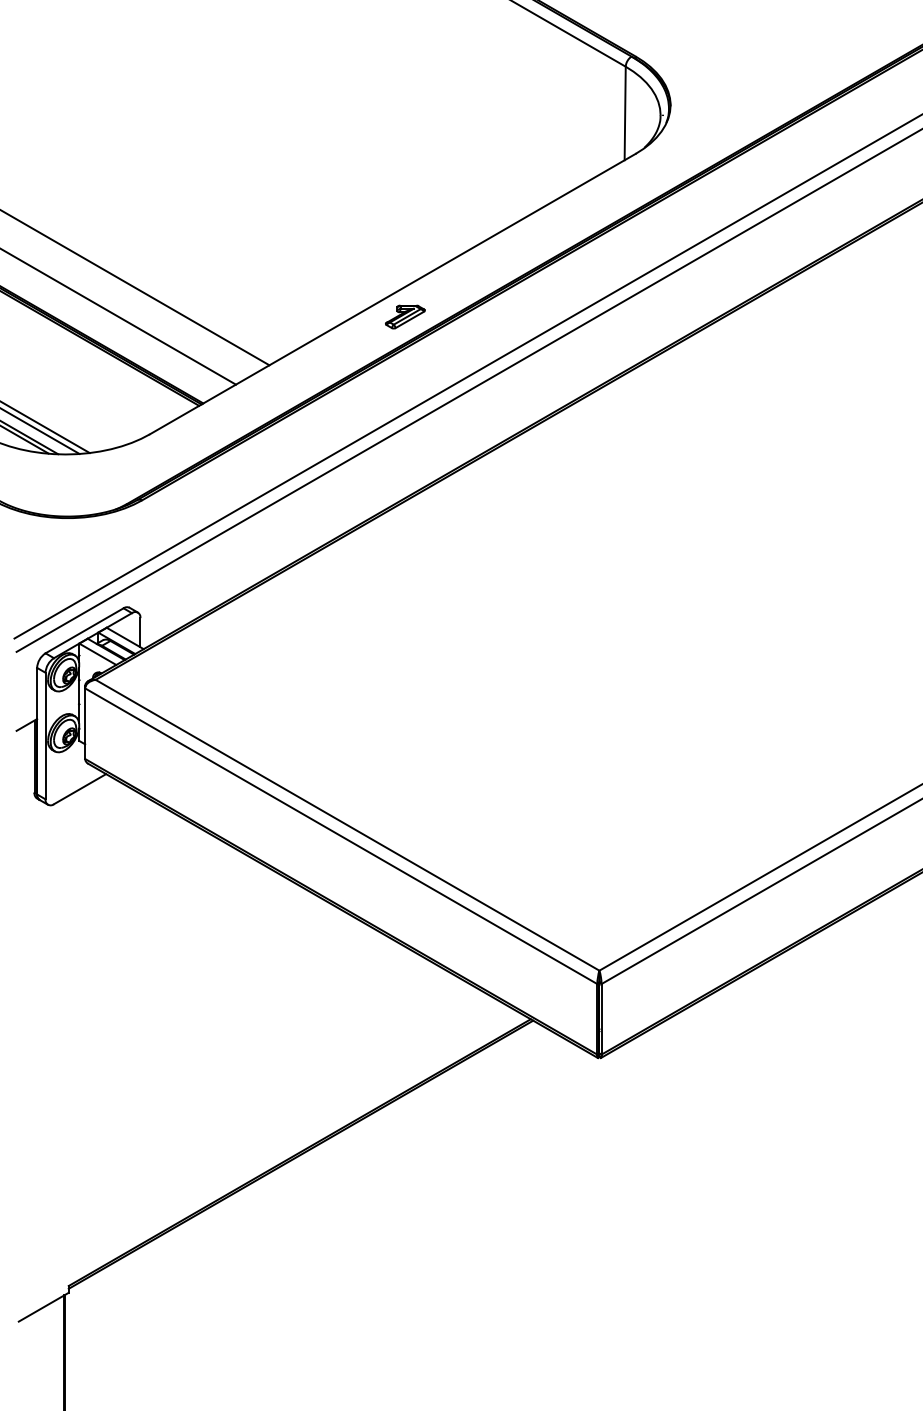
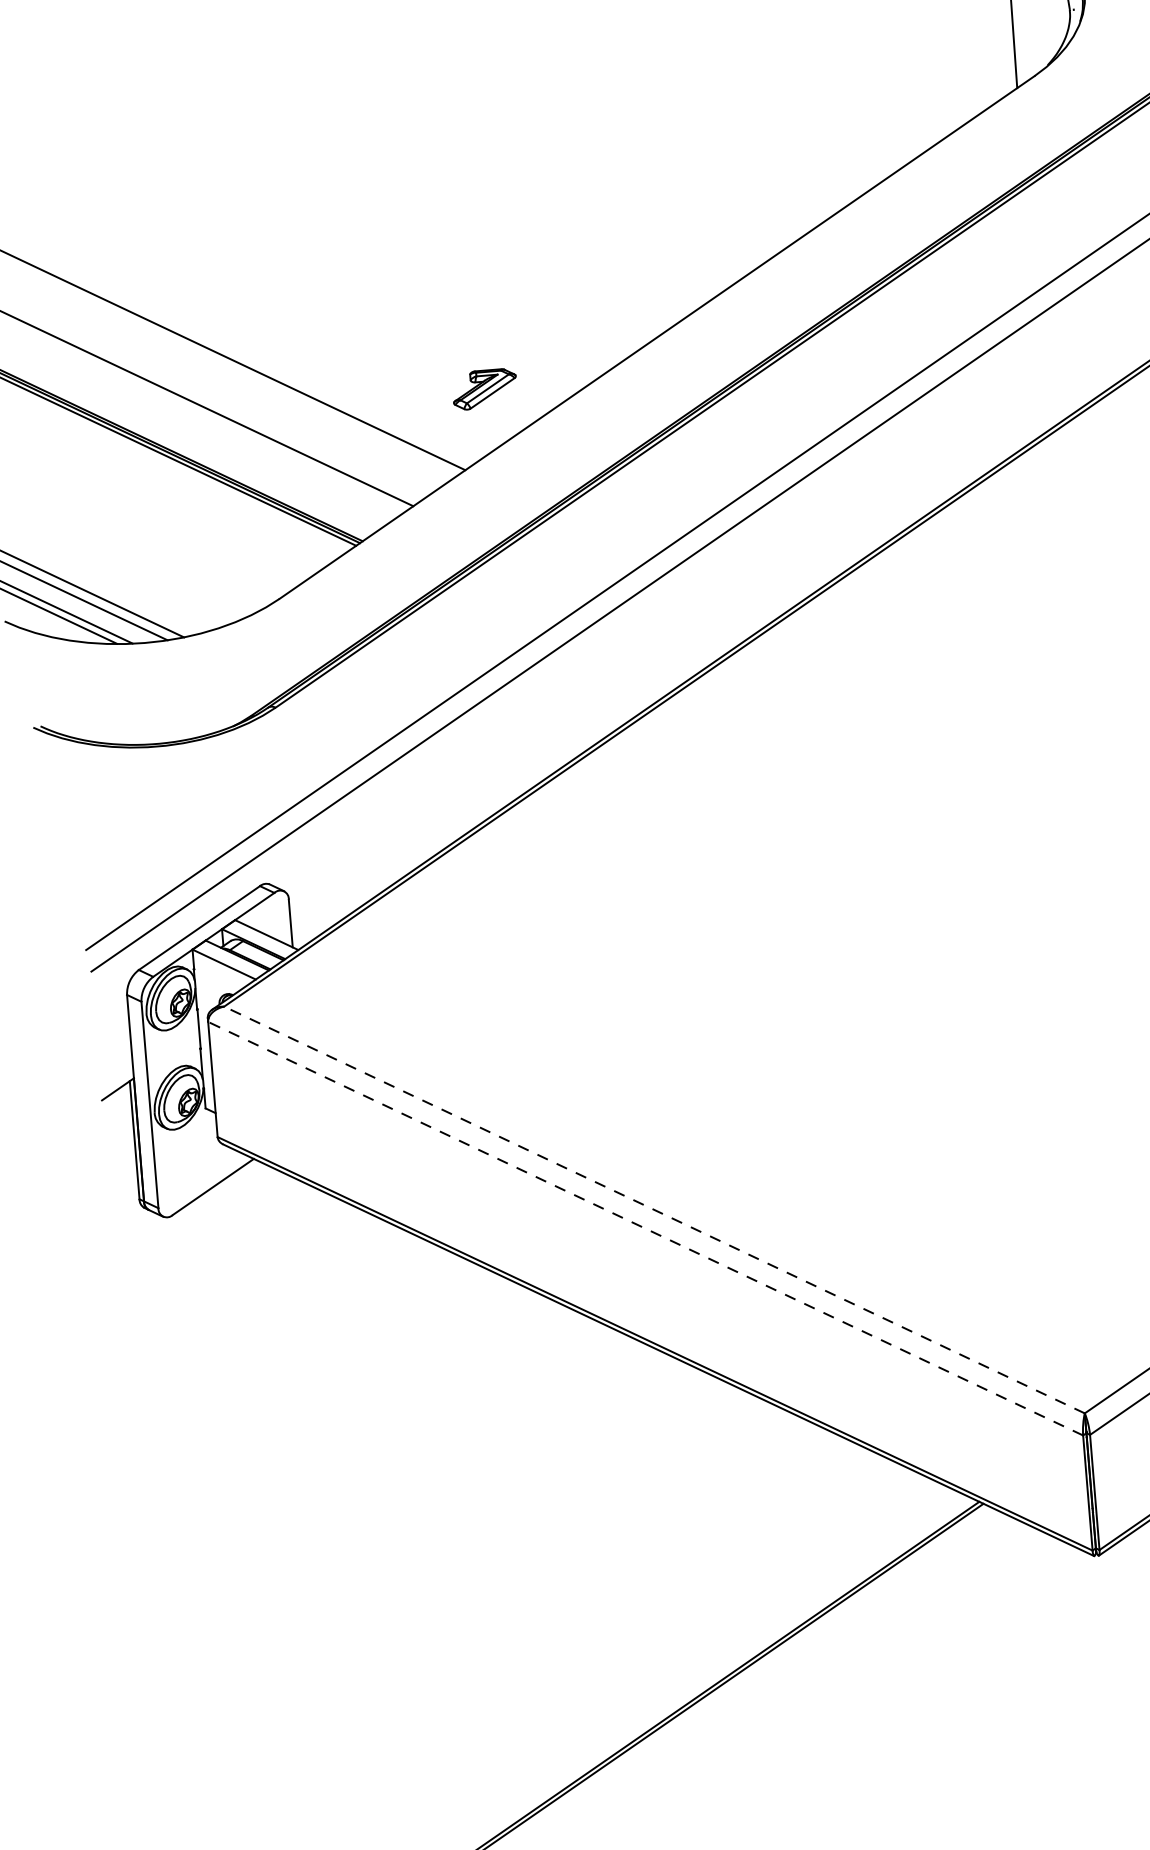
part: (405, 316) -> (485, 388), moved
line: (347, 825) -> (654, 1210), solid -> dashed
line: (341, 836) -> (646, 1229), solid -> dashed

